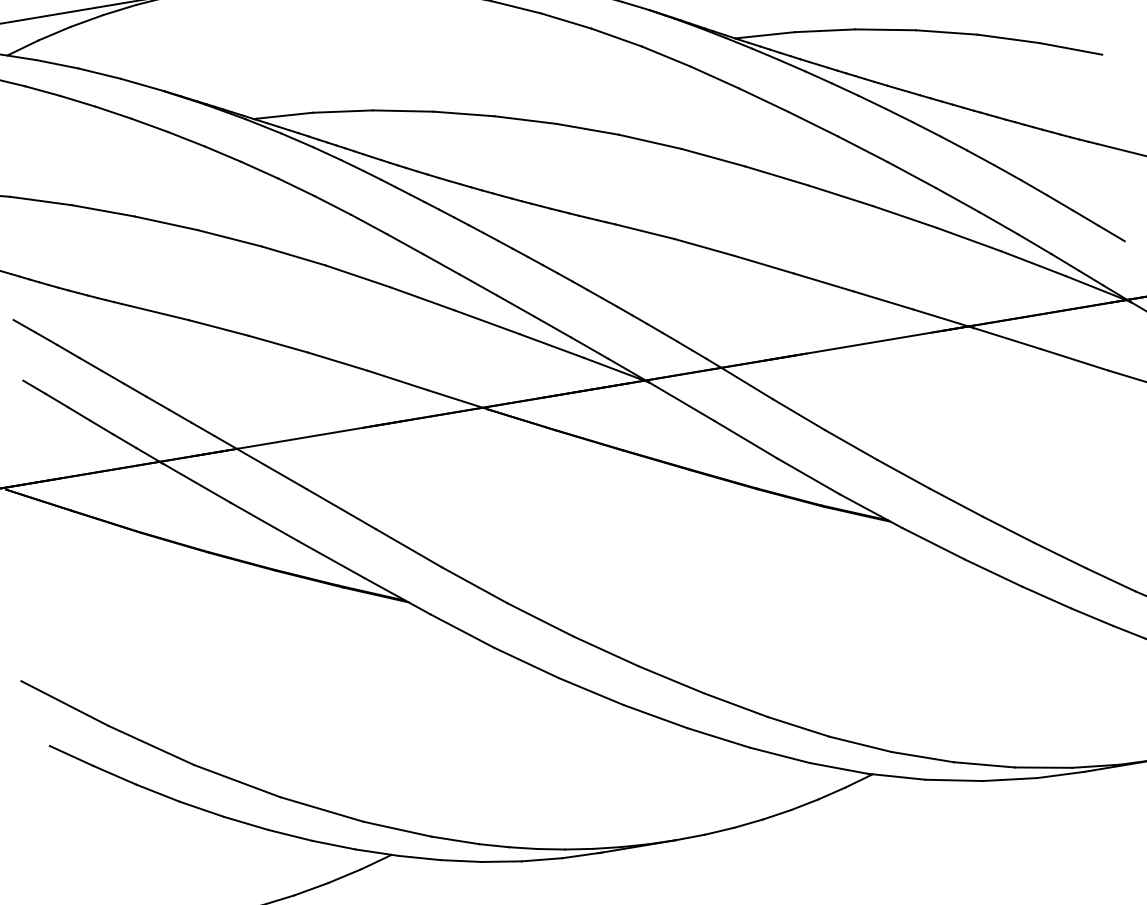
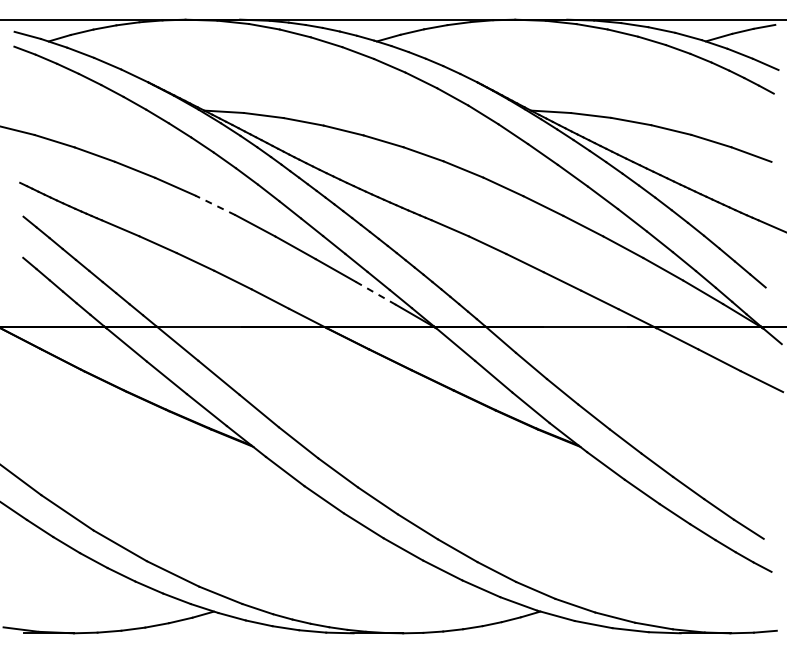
line: (292, 256) -> (214, 205), solid -> dashed
line: (551, 346) -> (375, 293), solid -> dashed

